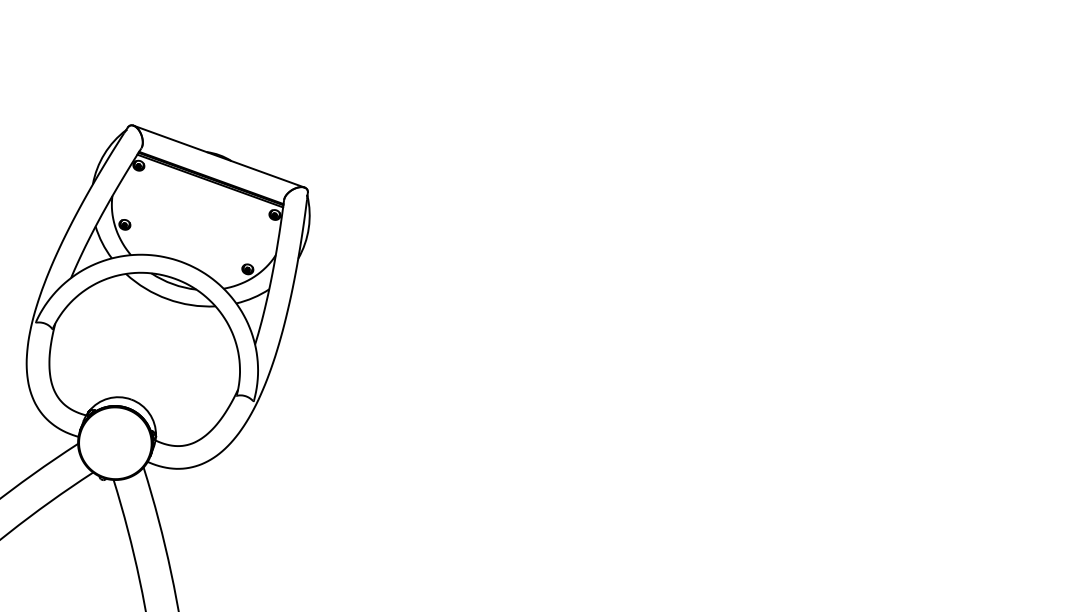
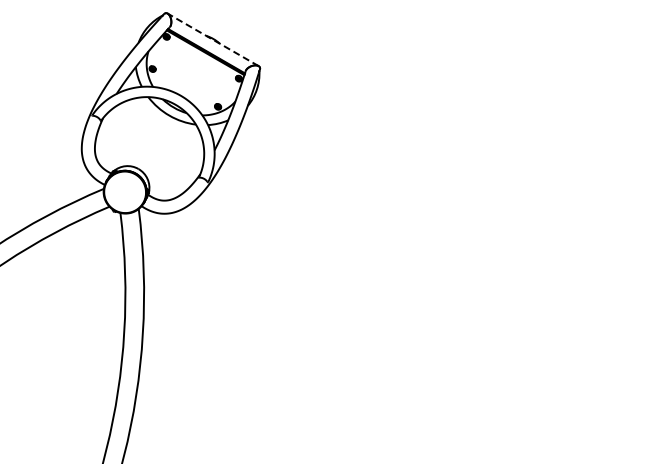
line: (219, 155) -> (213, 39), solid -> dashed

